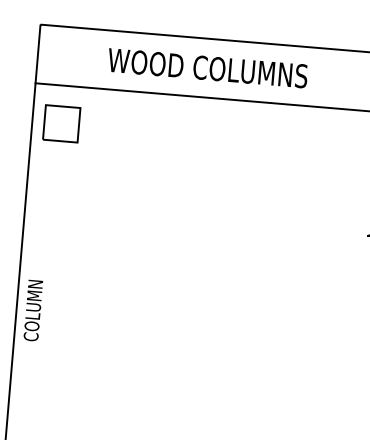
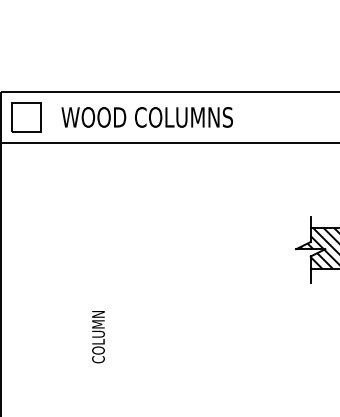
part: (61, 123) -> (26, 117), moved
text: (33, 311) -> (98, 337), moved

